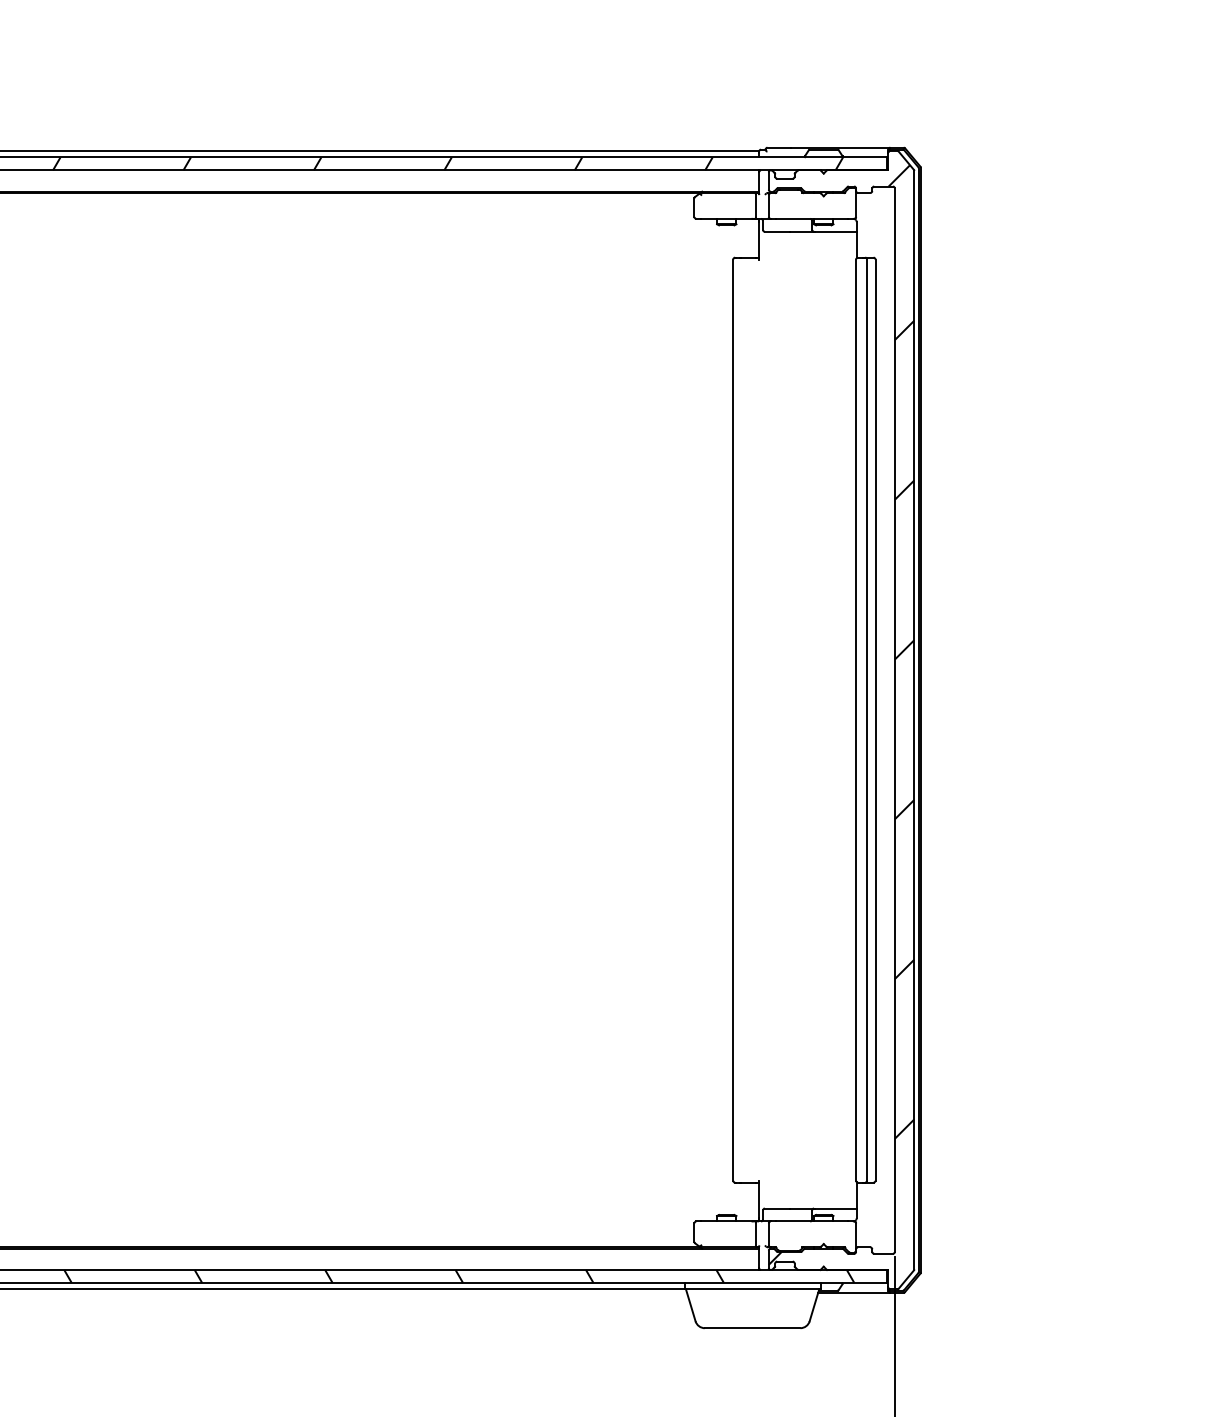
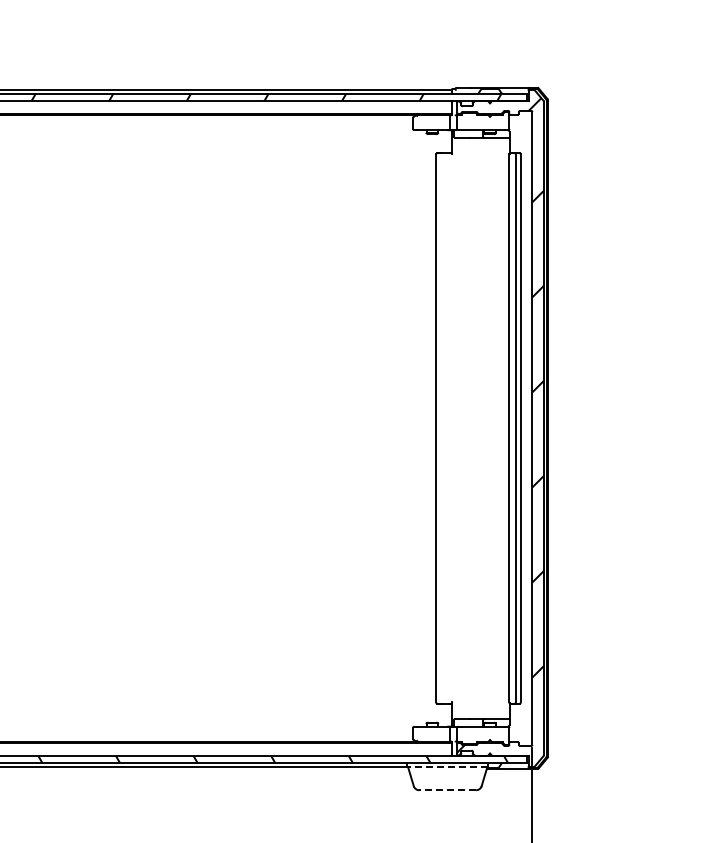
line: (752, 1289) -> (447, 767), solid -> dashed
line: (752, 1328) -> (447, 790), solid -> dashed

